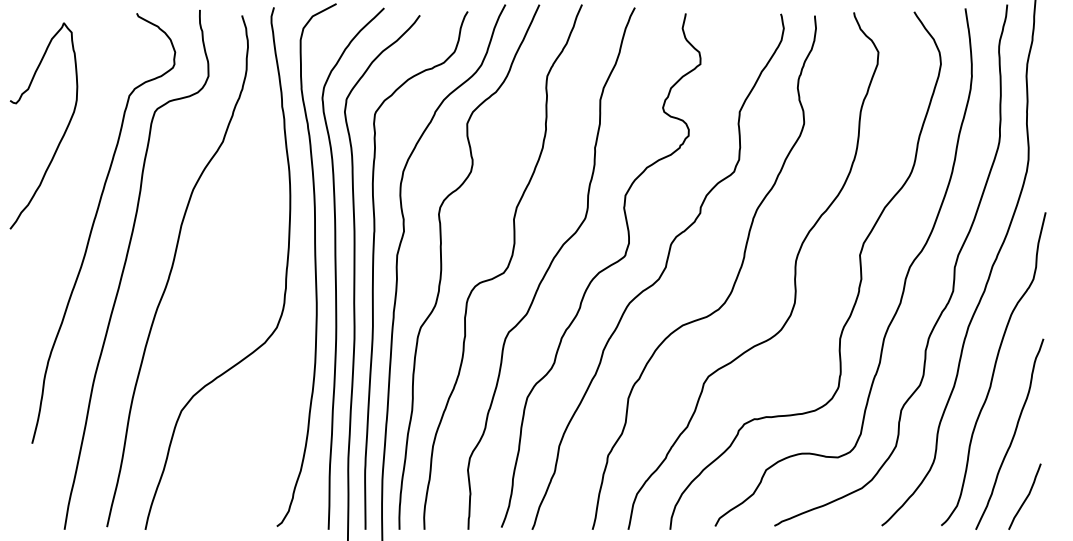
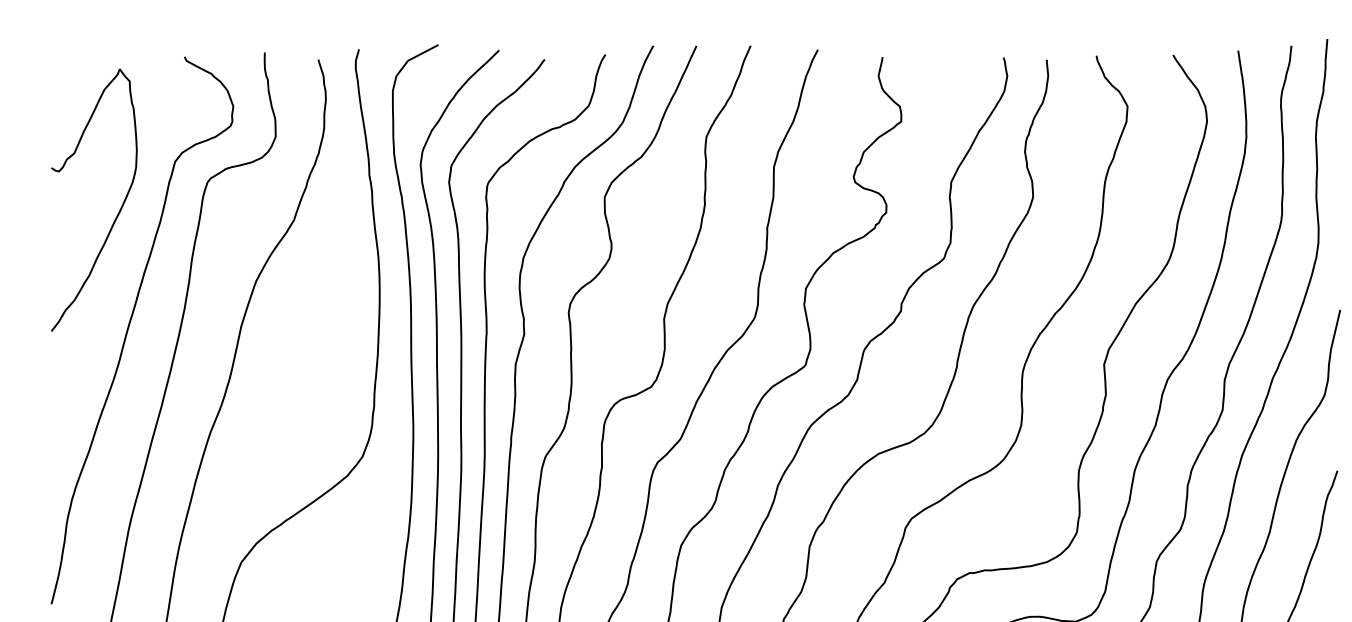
curve: (62, 135) -> (117, 212), moved

